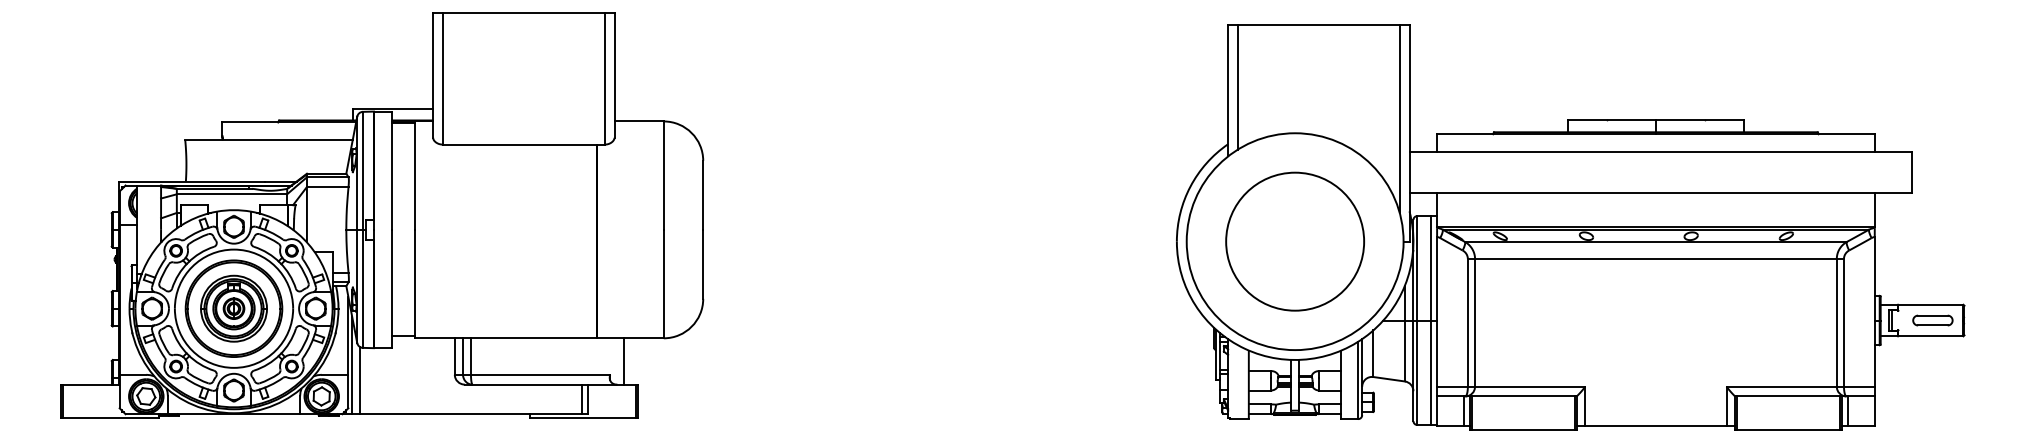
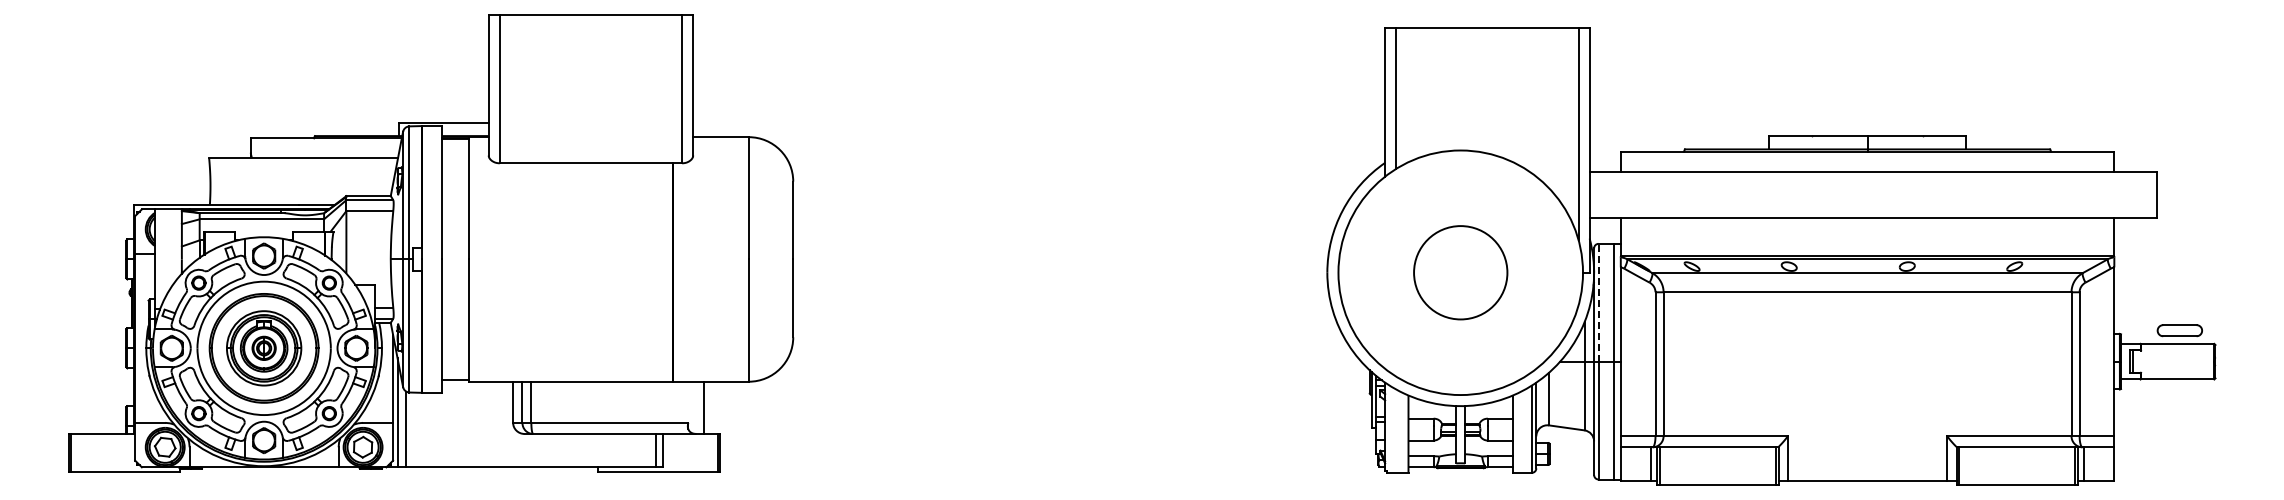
circle: (1294, 241) -> (1460, 272), size x0.6
line: (1417, 268) -> (1598, 302), solid -> dashed
part: (1932, 320) -> (2179, 330), moved

